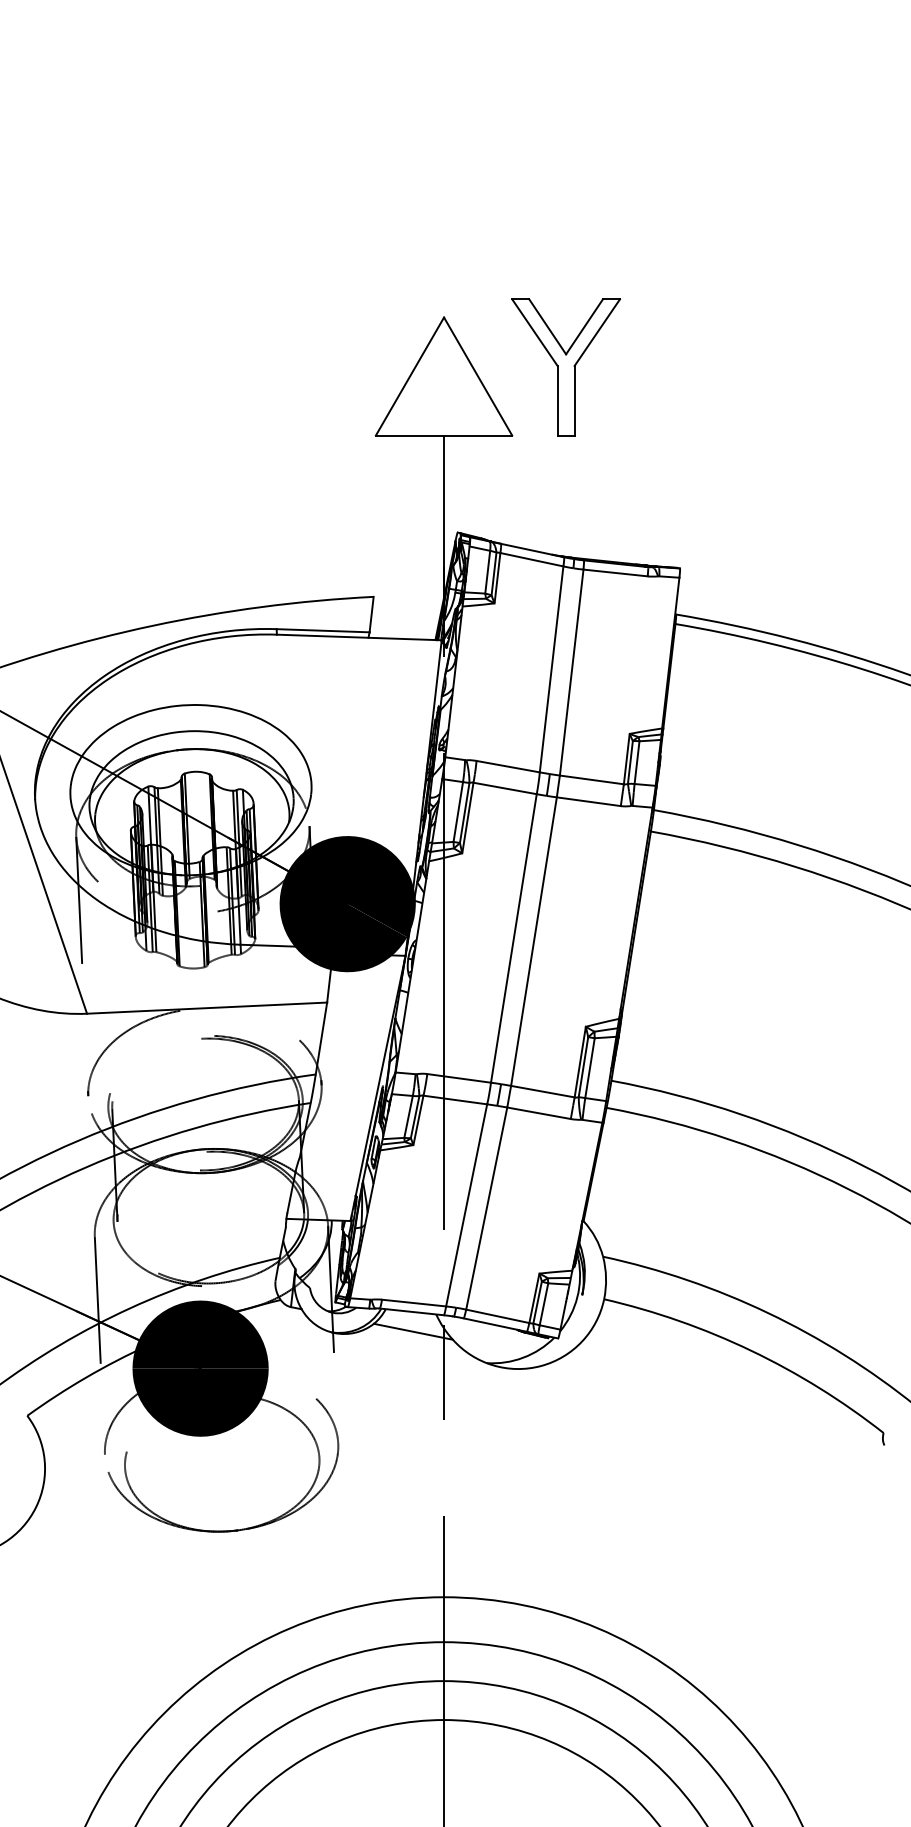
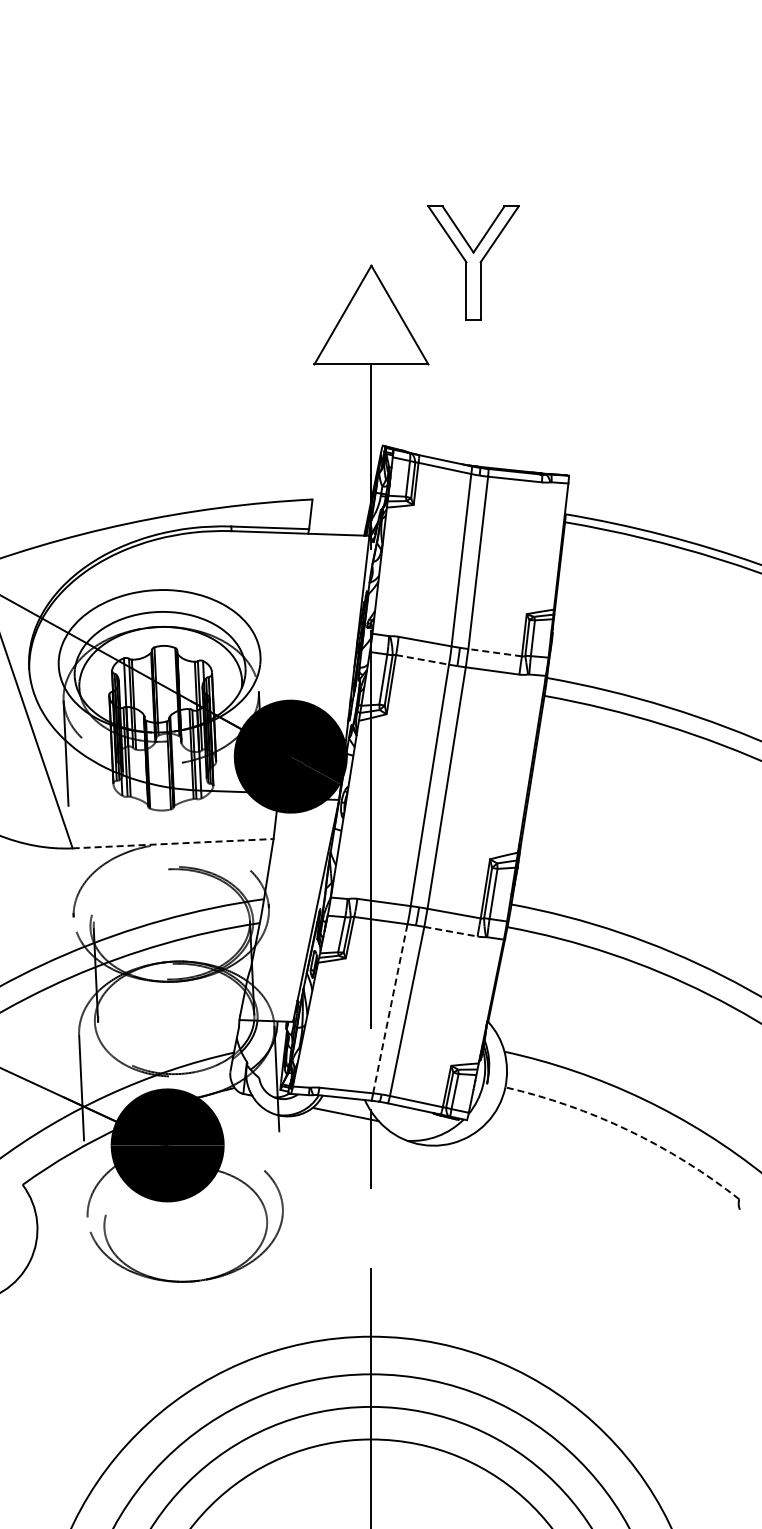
part: (566, 366) -> (473, 262), moved
line: (591, 779) -> (494, 652), solid -> dashed
line: (505, 788) -> (422, 659), solid -> dashed
line: (207, 1007) -> (173, 843), solid -> dashed
line: (539, 1113) -> (451, 931), solid -> dashed
line: (466, 1205) -> (390, 1008), solid -> dashed
arc: (751, 1350) -> (628, 1130), solid -> dashed

